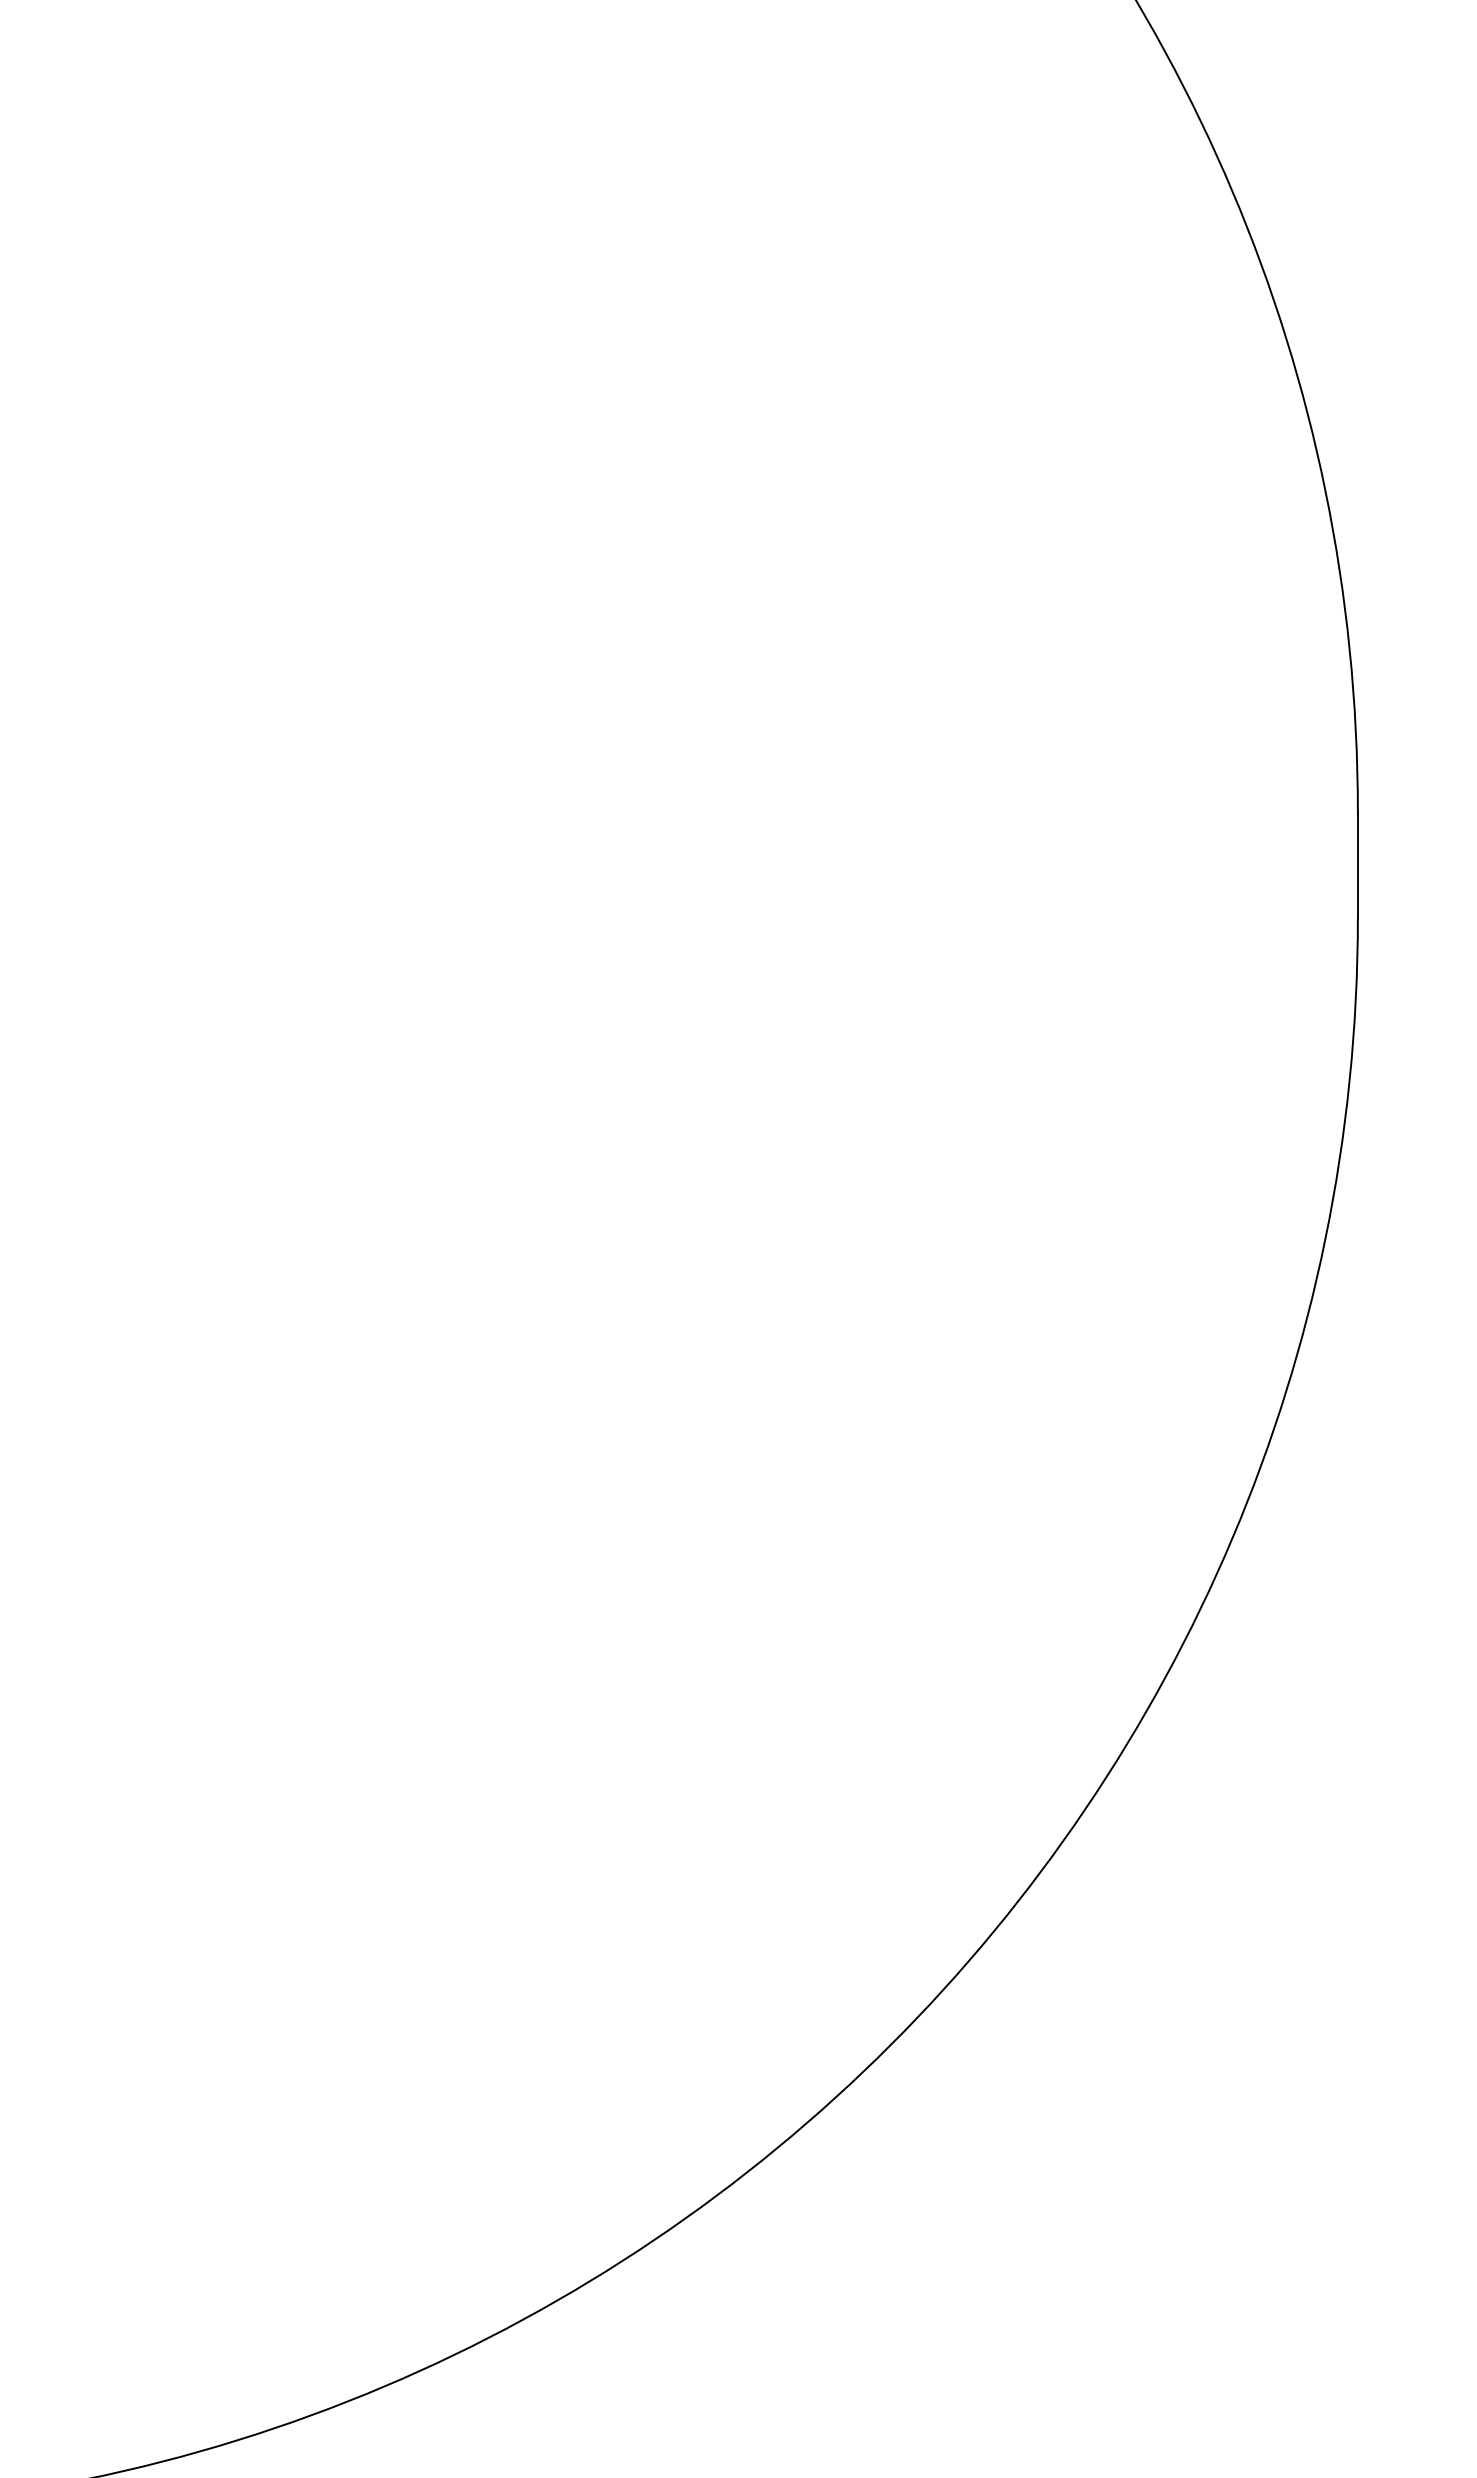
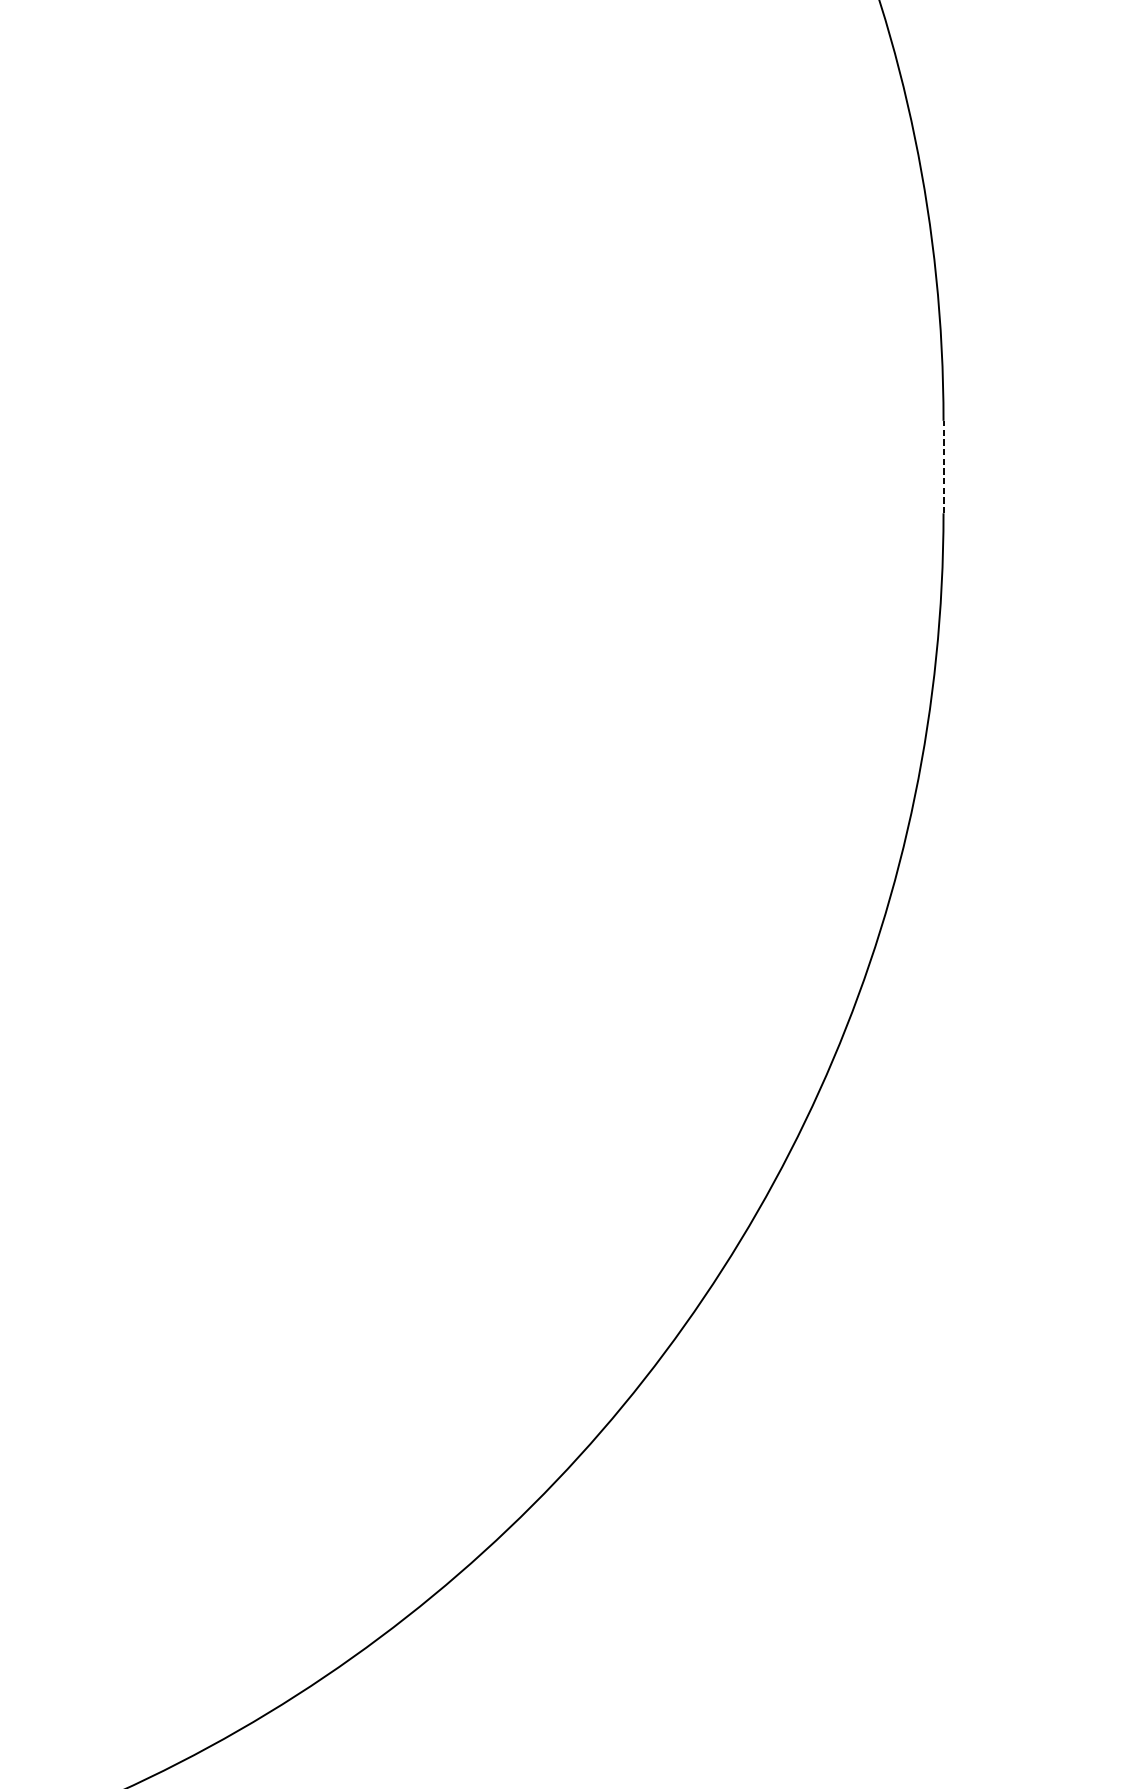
line: (1357, 864) -> (943, 466), solid -> dashed

